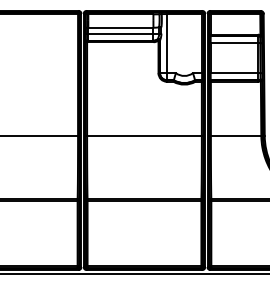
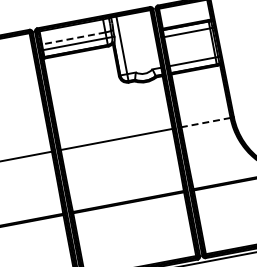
line: (120, 27) -> (73, 38), solid -> dashed
line: (235, 135) -> (205, 122), solid -> dashed

